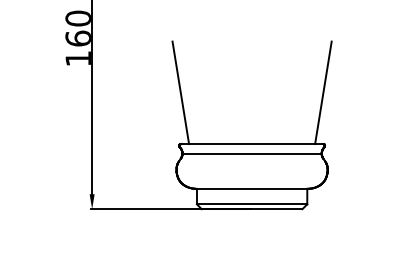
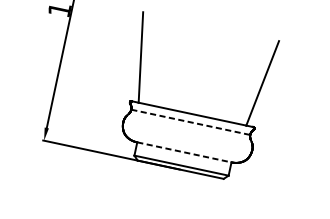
line: (252, 153) -> (191, 122), solid -> dashed
line: (252, 188) -> (184, 152), solid -> dashed

